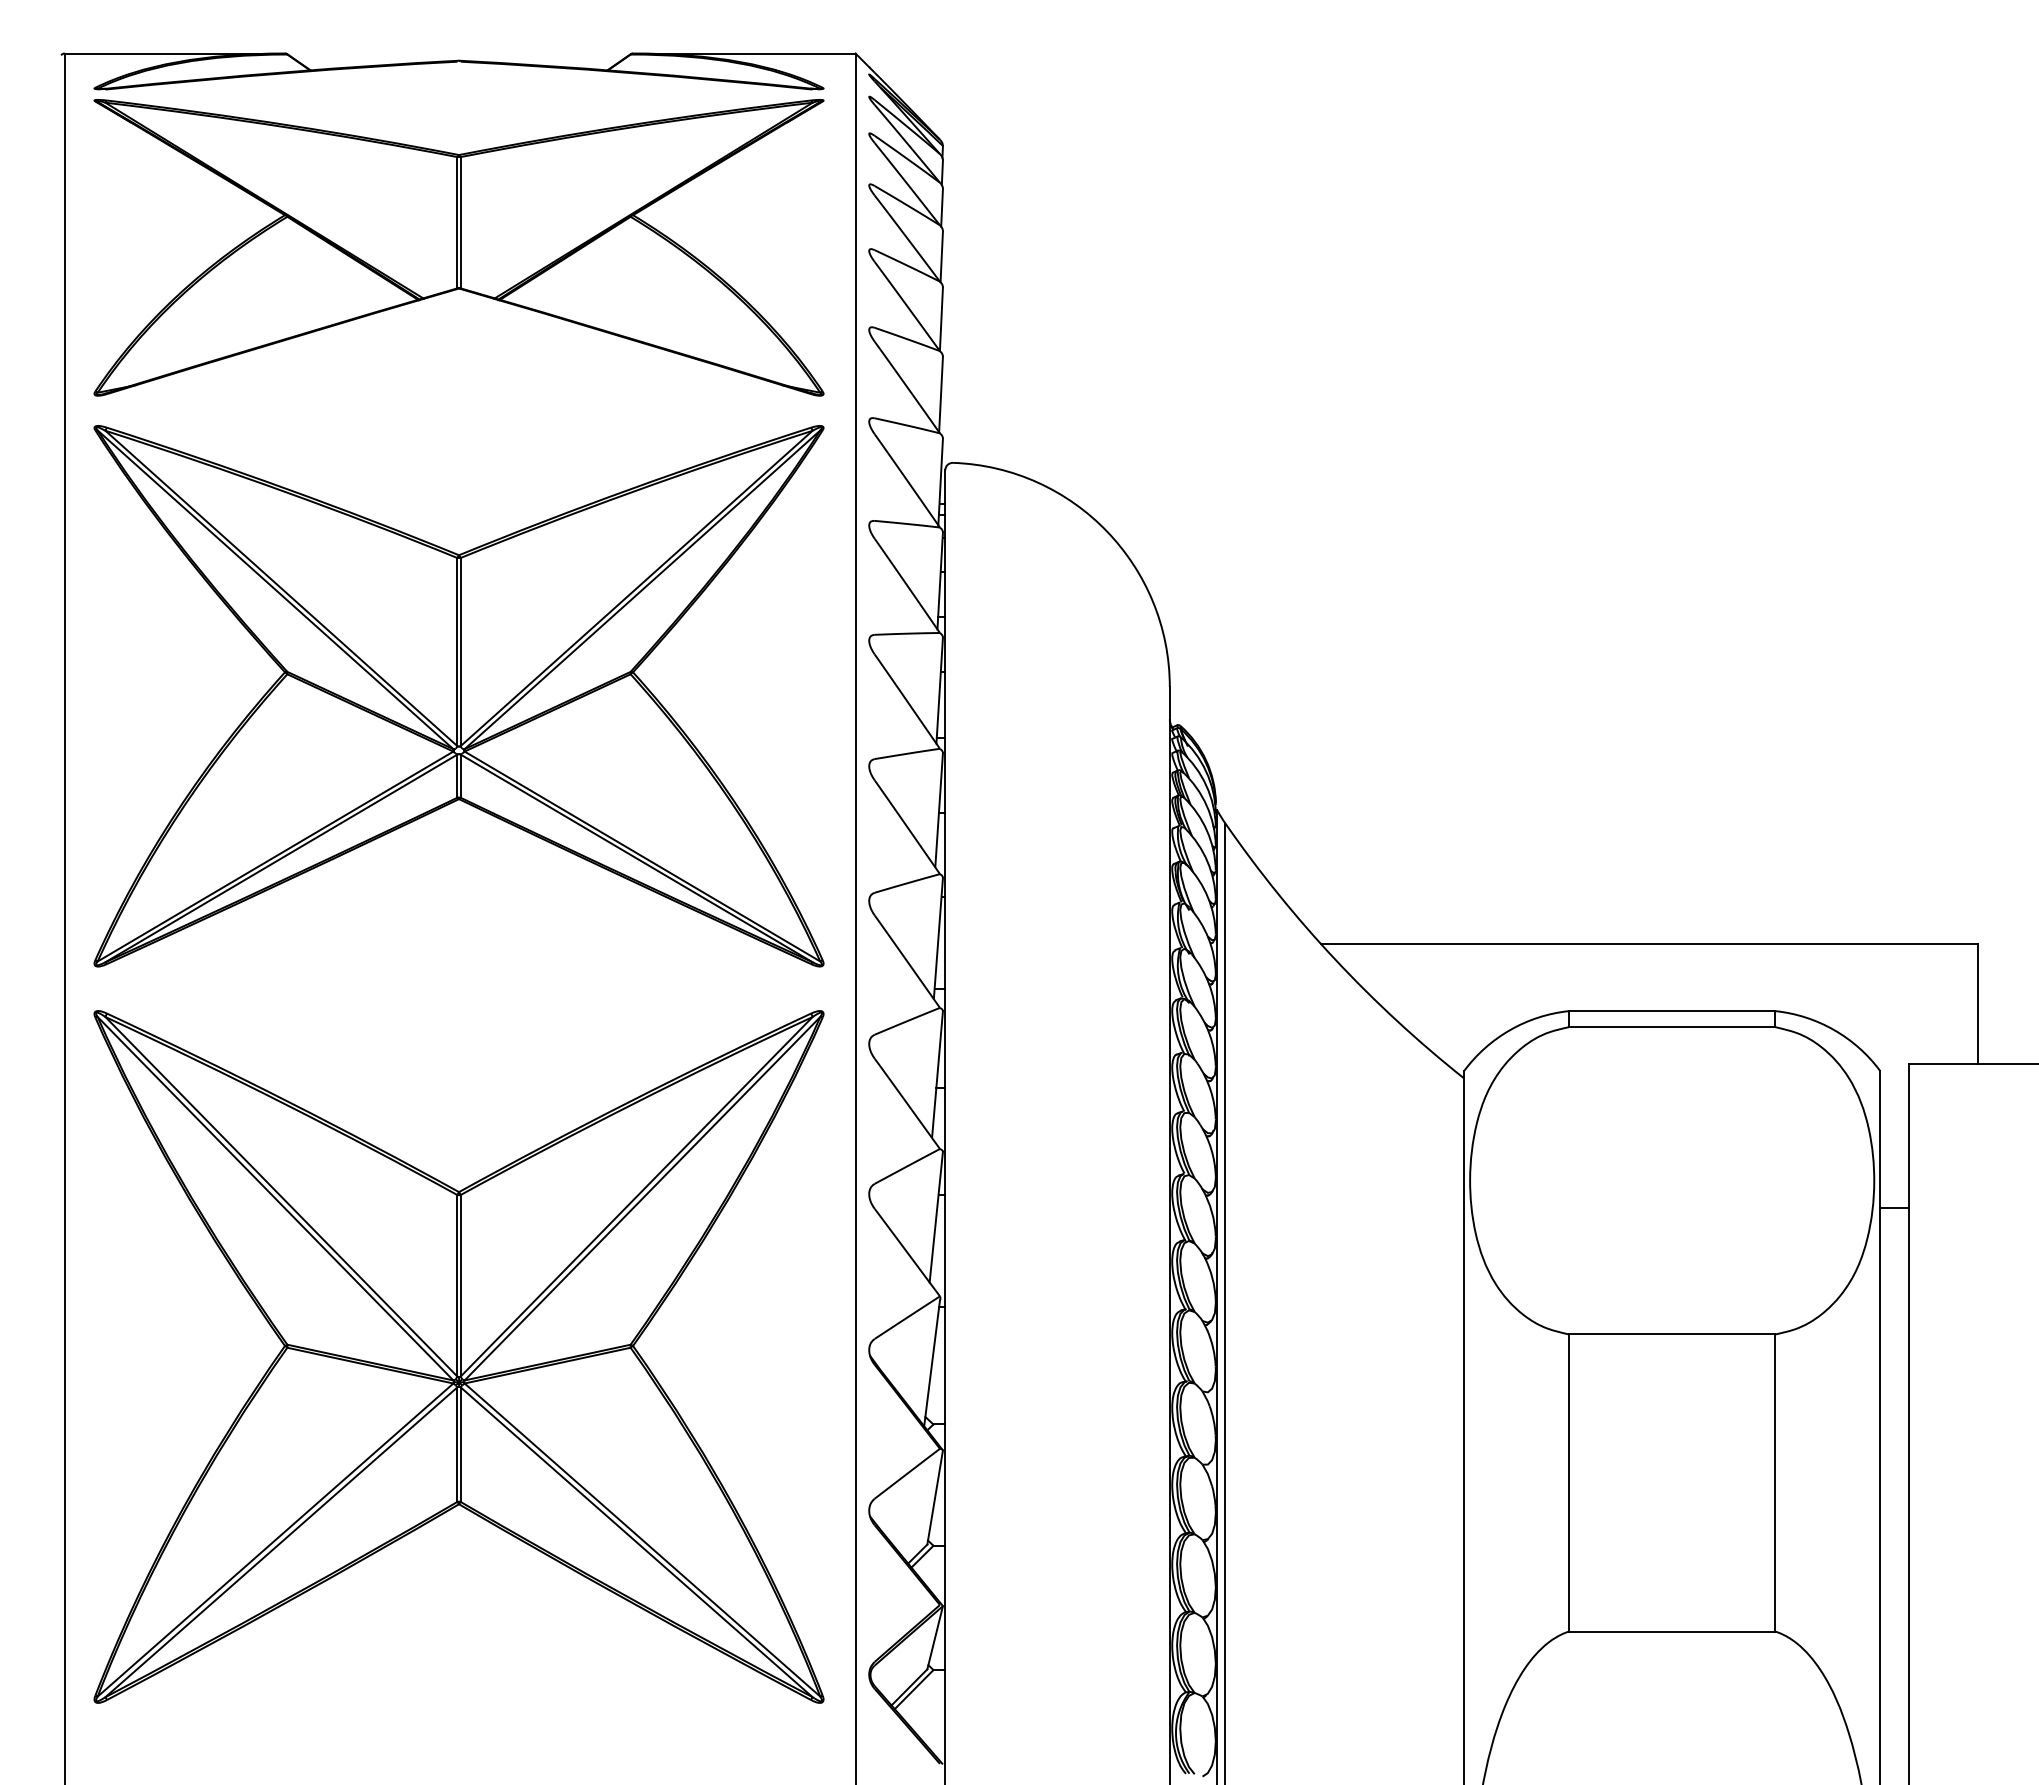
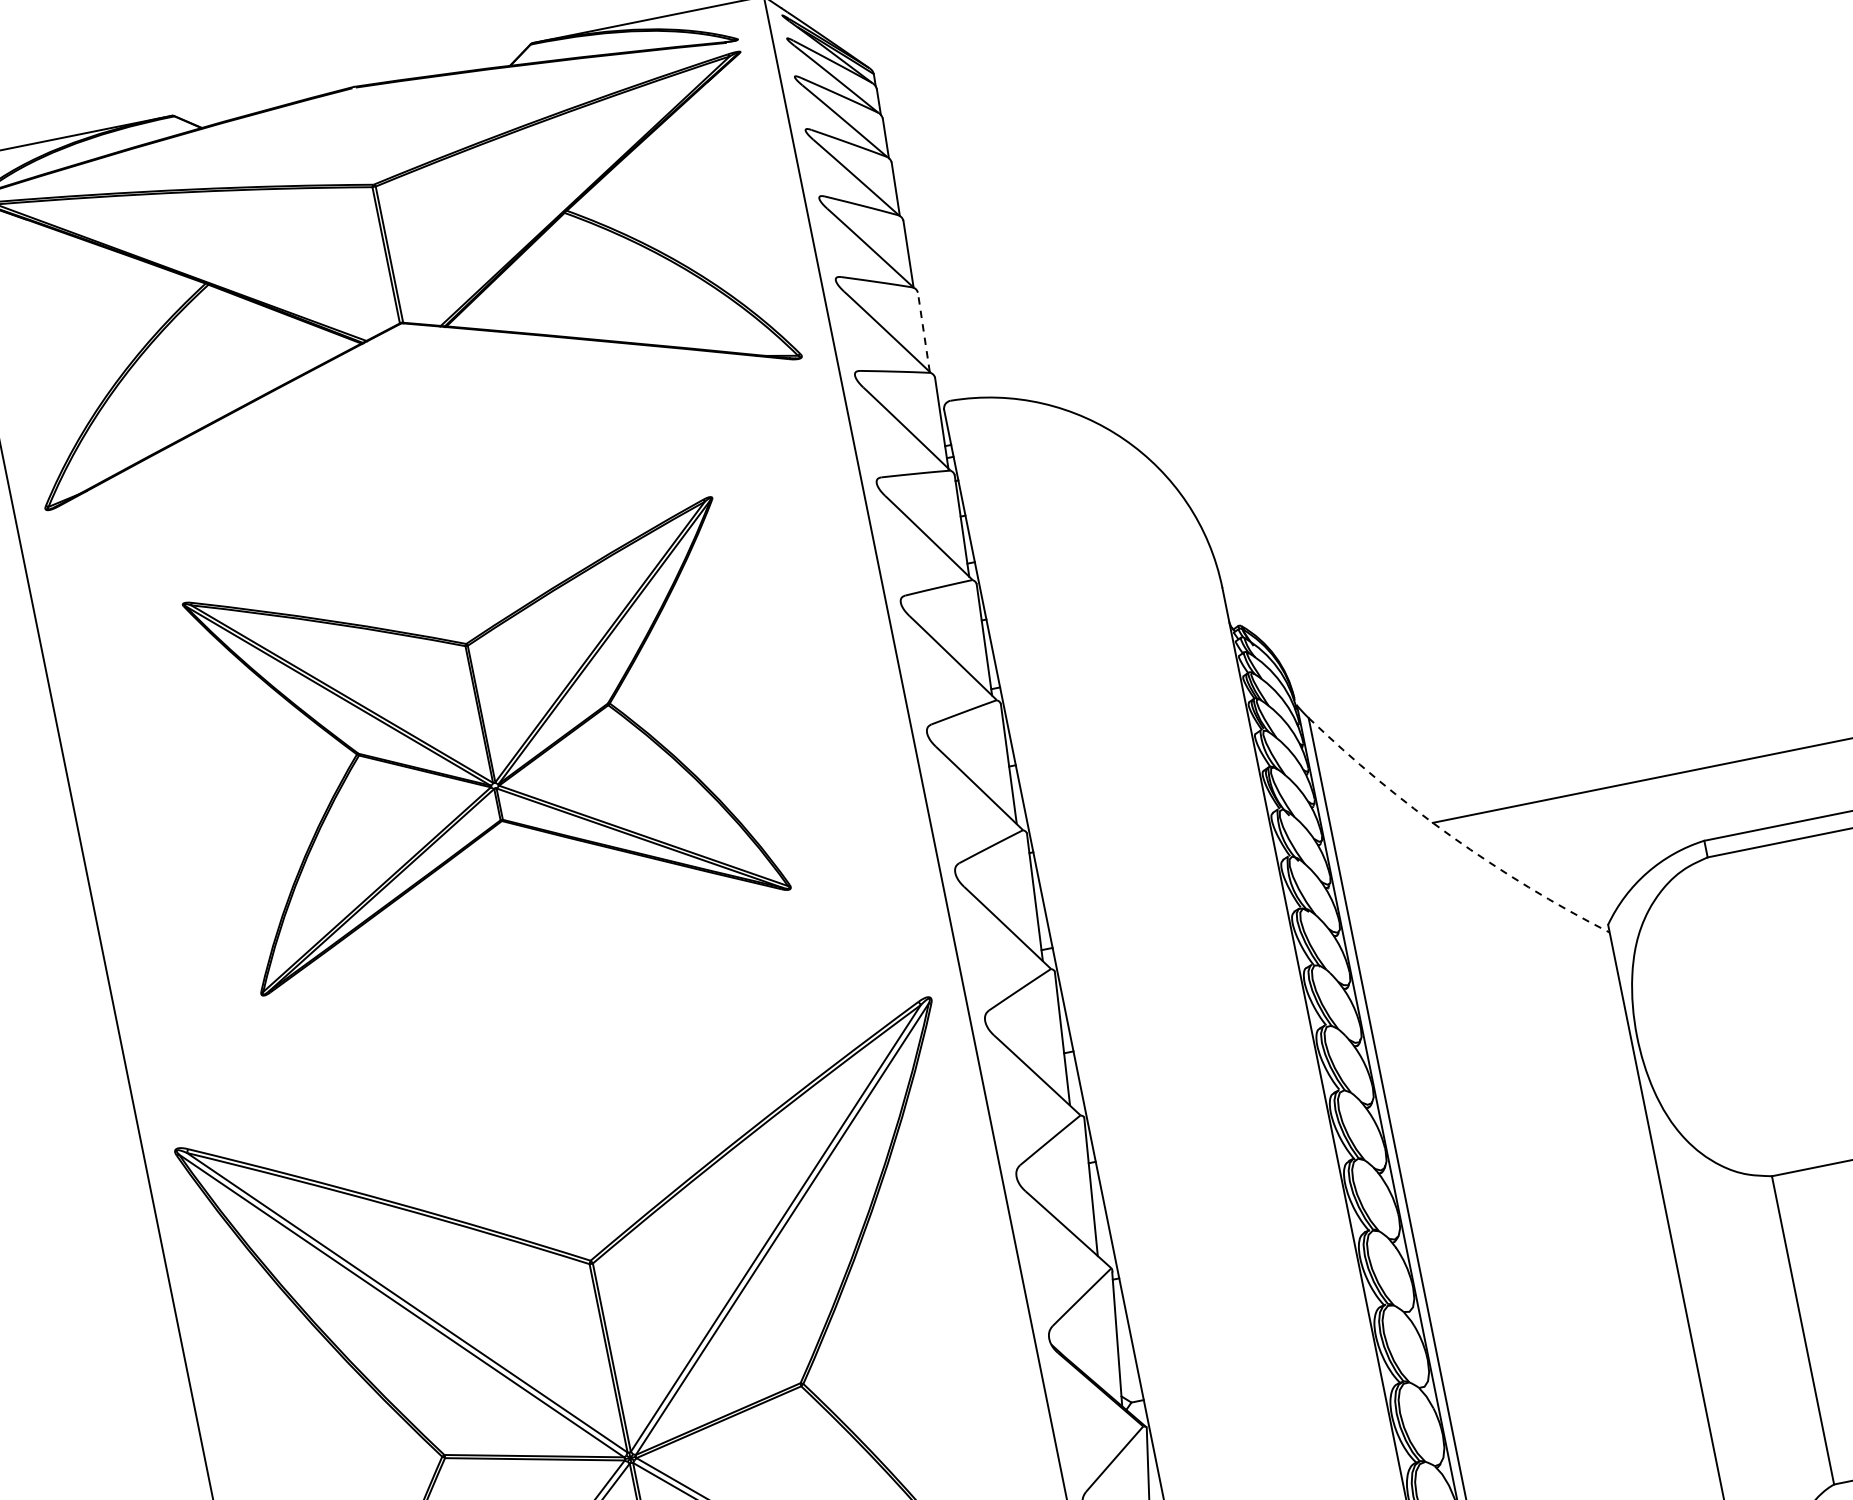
line: (941, 394) -> (924, 332), solid -> dashed
part: (458, 696) -> (486, 746), size x0.7
arc: (1335, 959) -> (1451, 836), solid -> dashed

